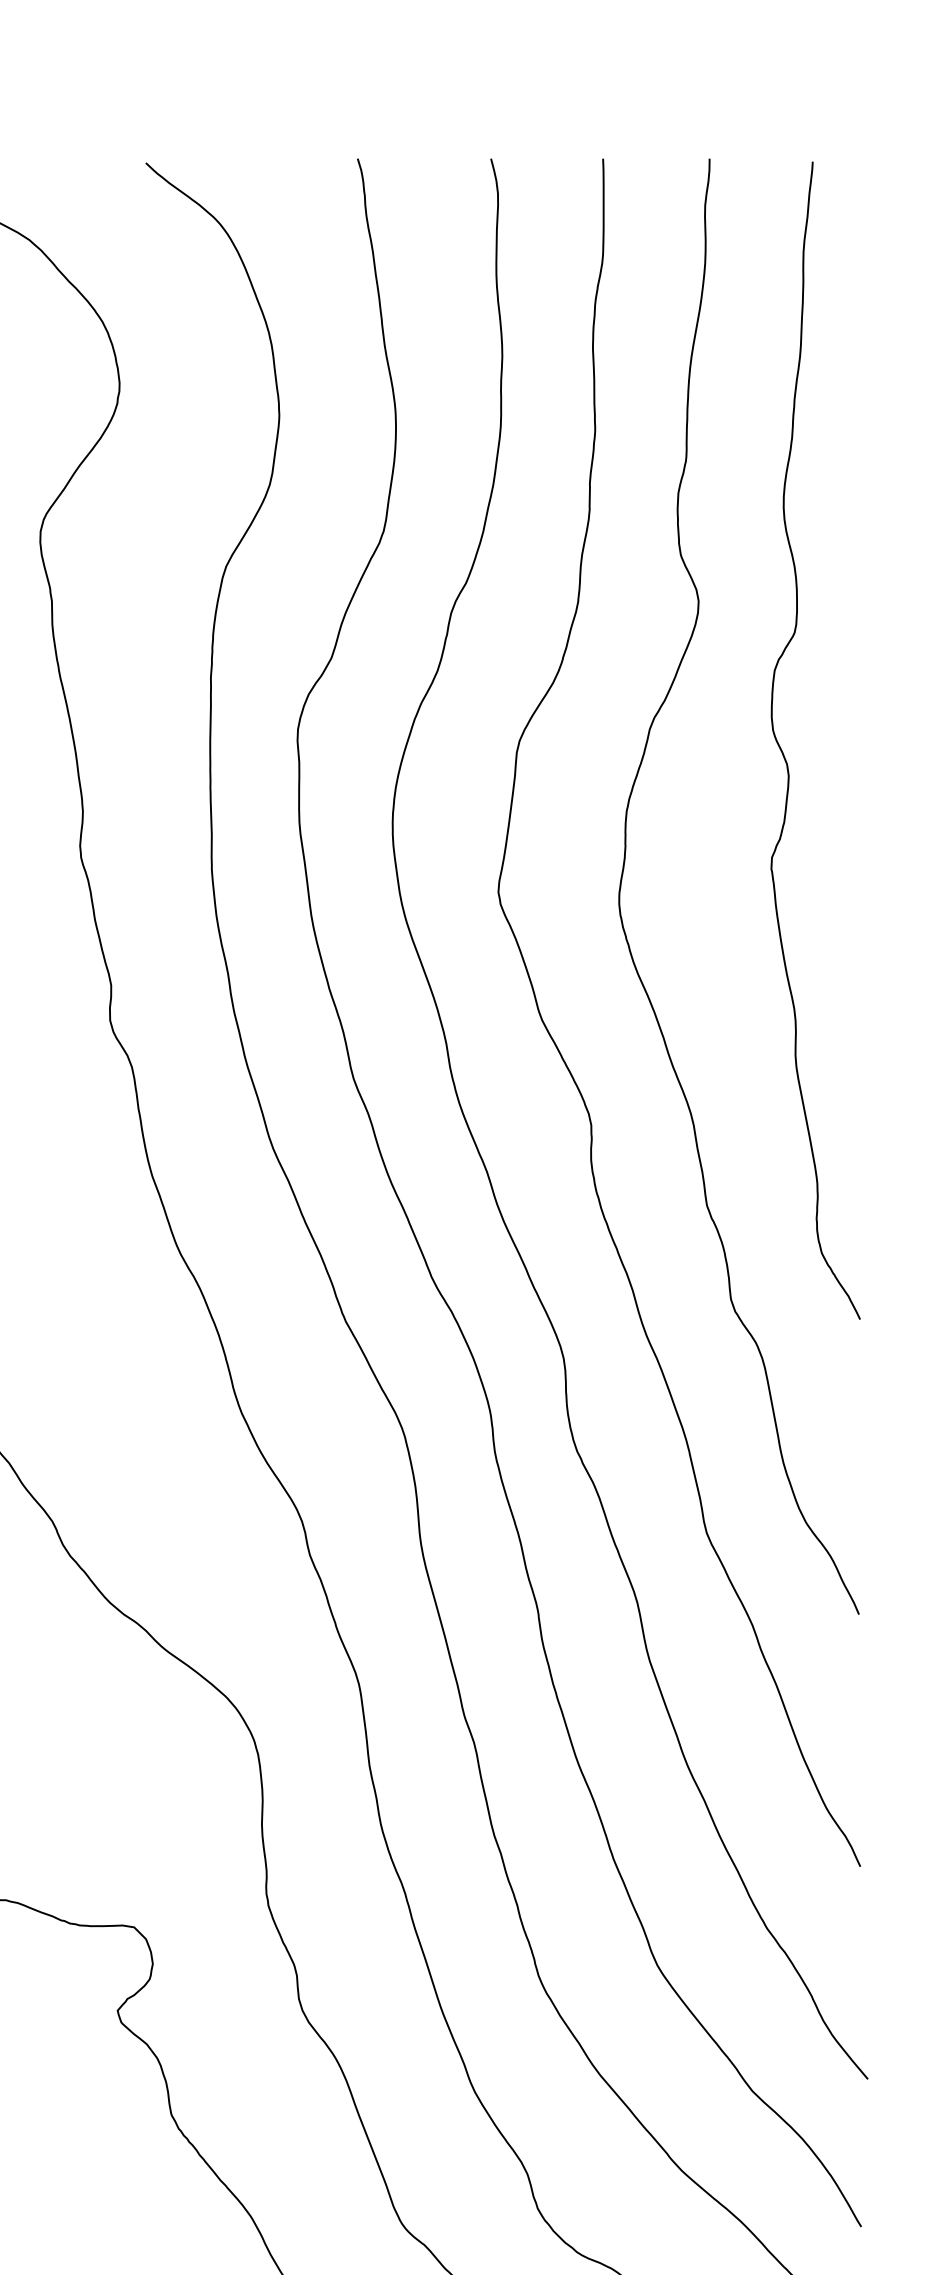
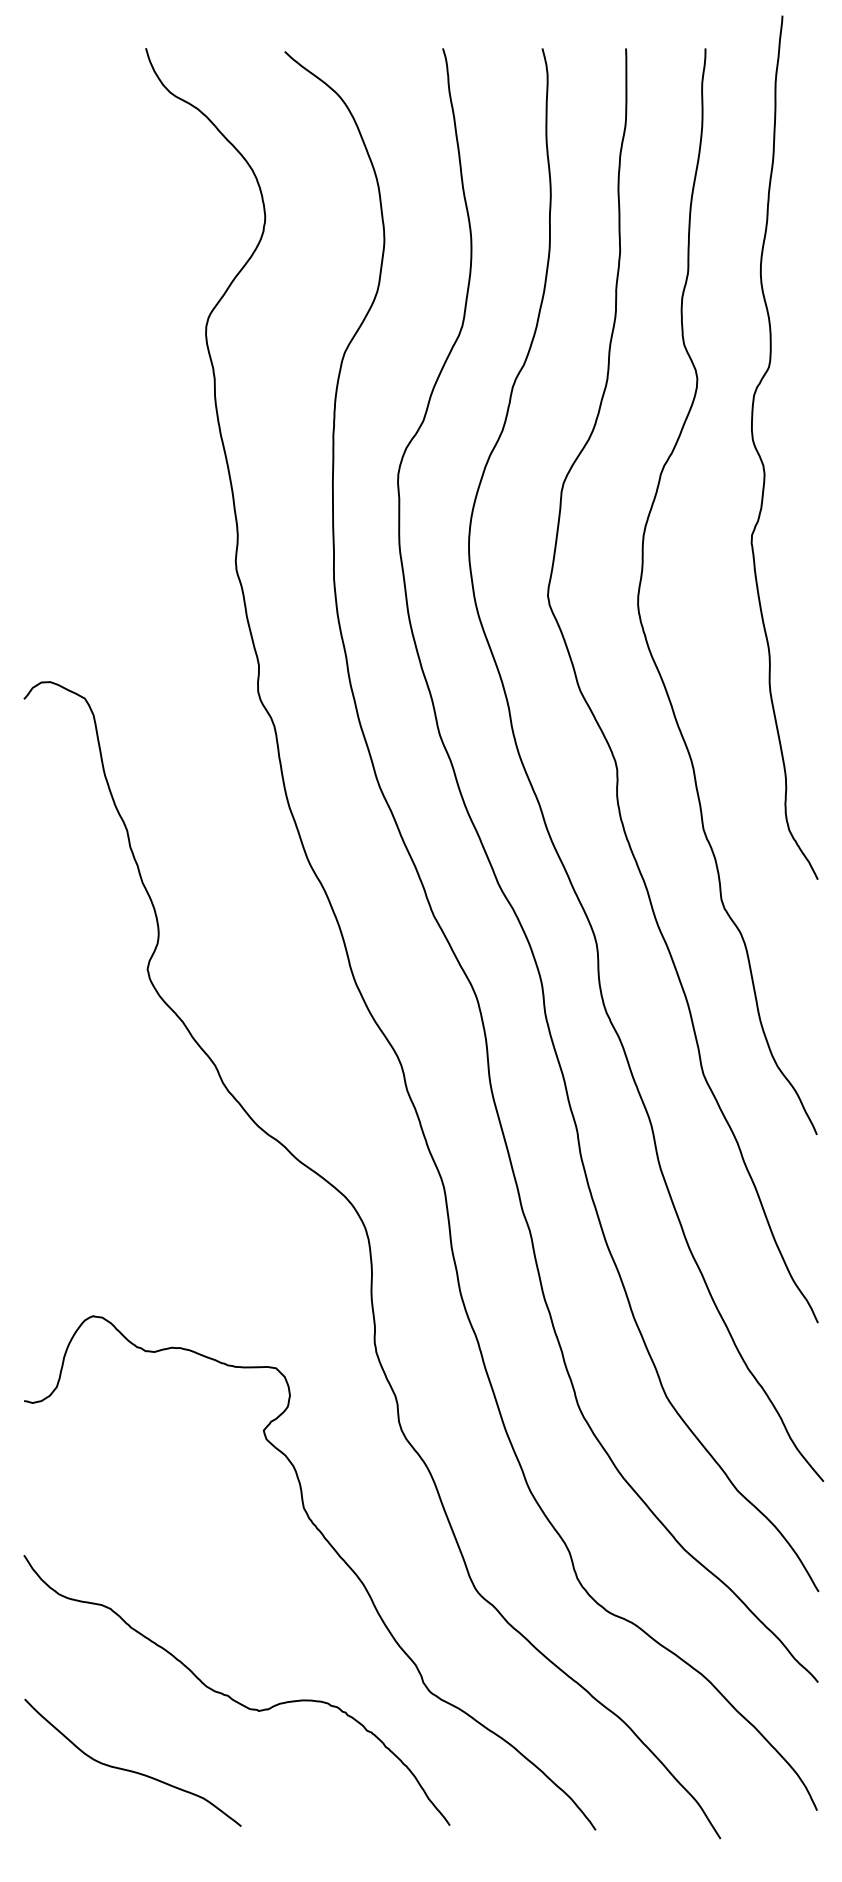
curve: (784, 753) -> (761, 457), moved

